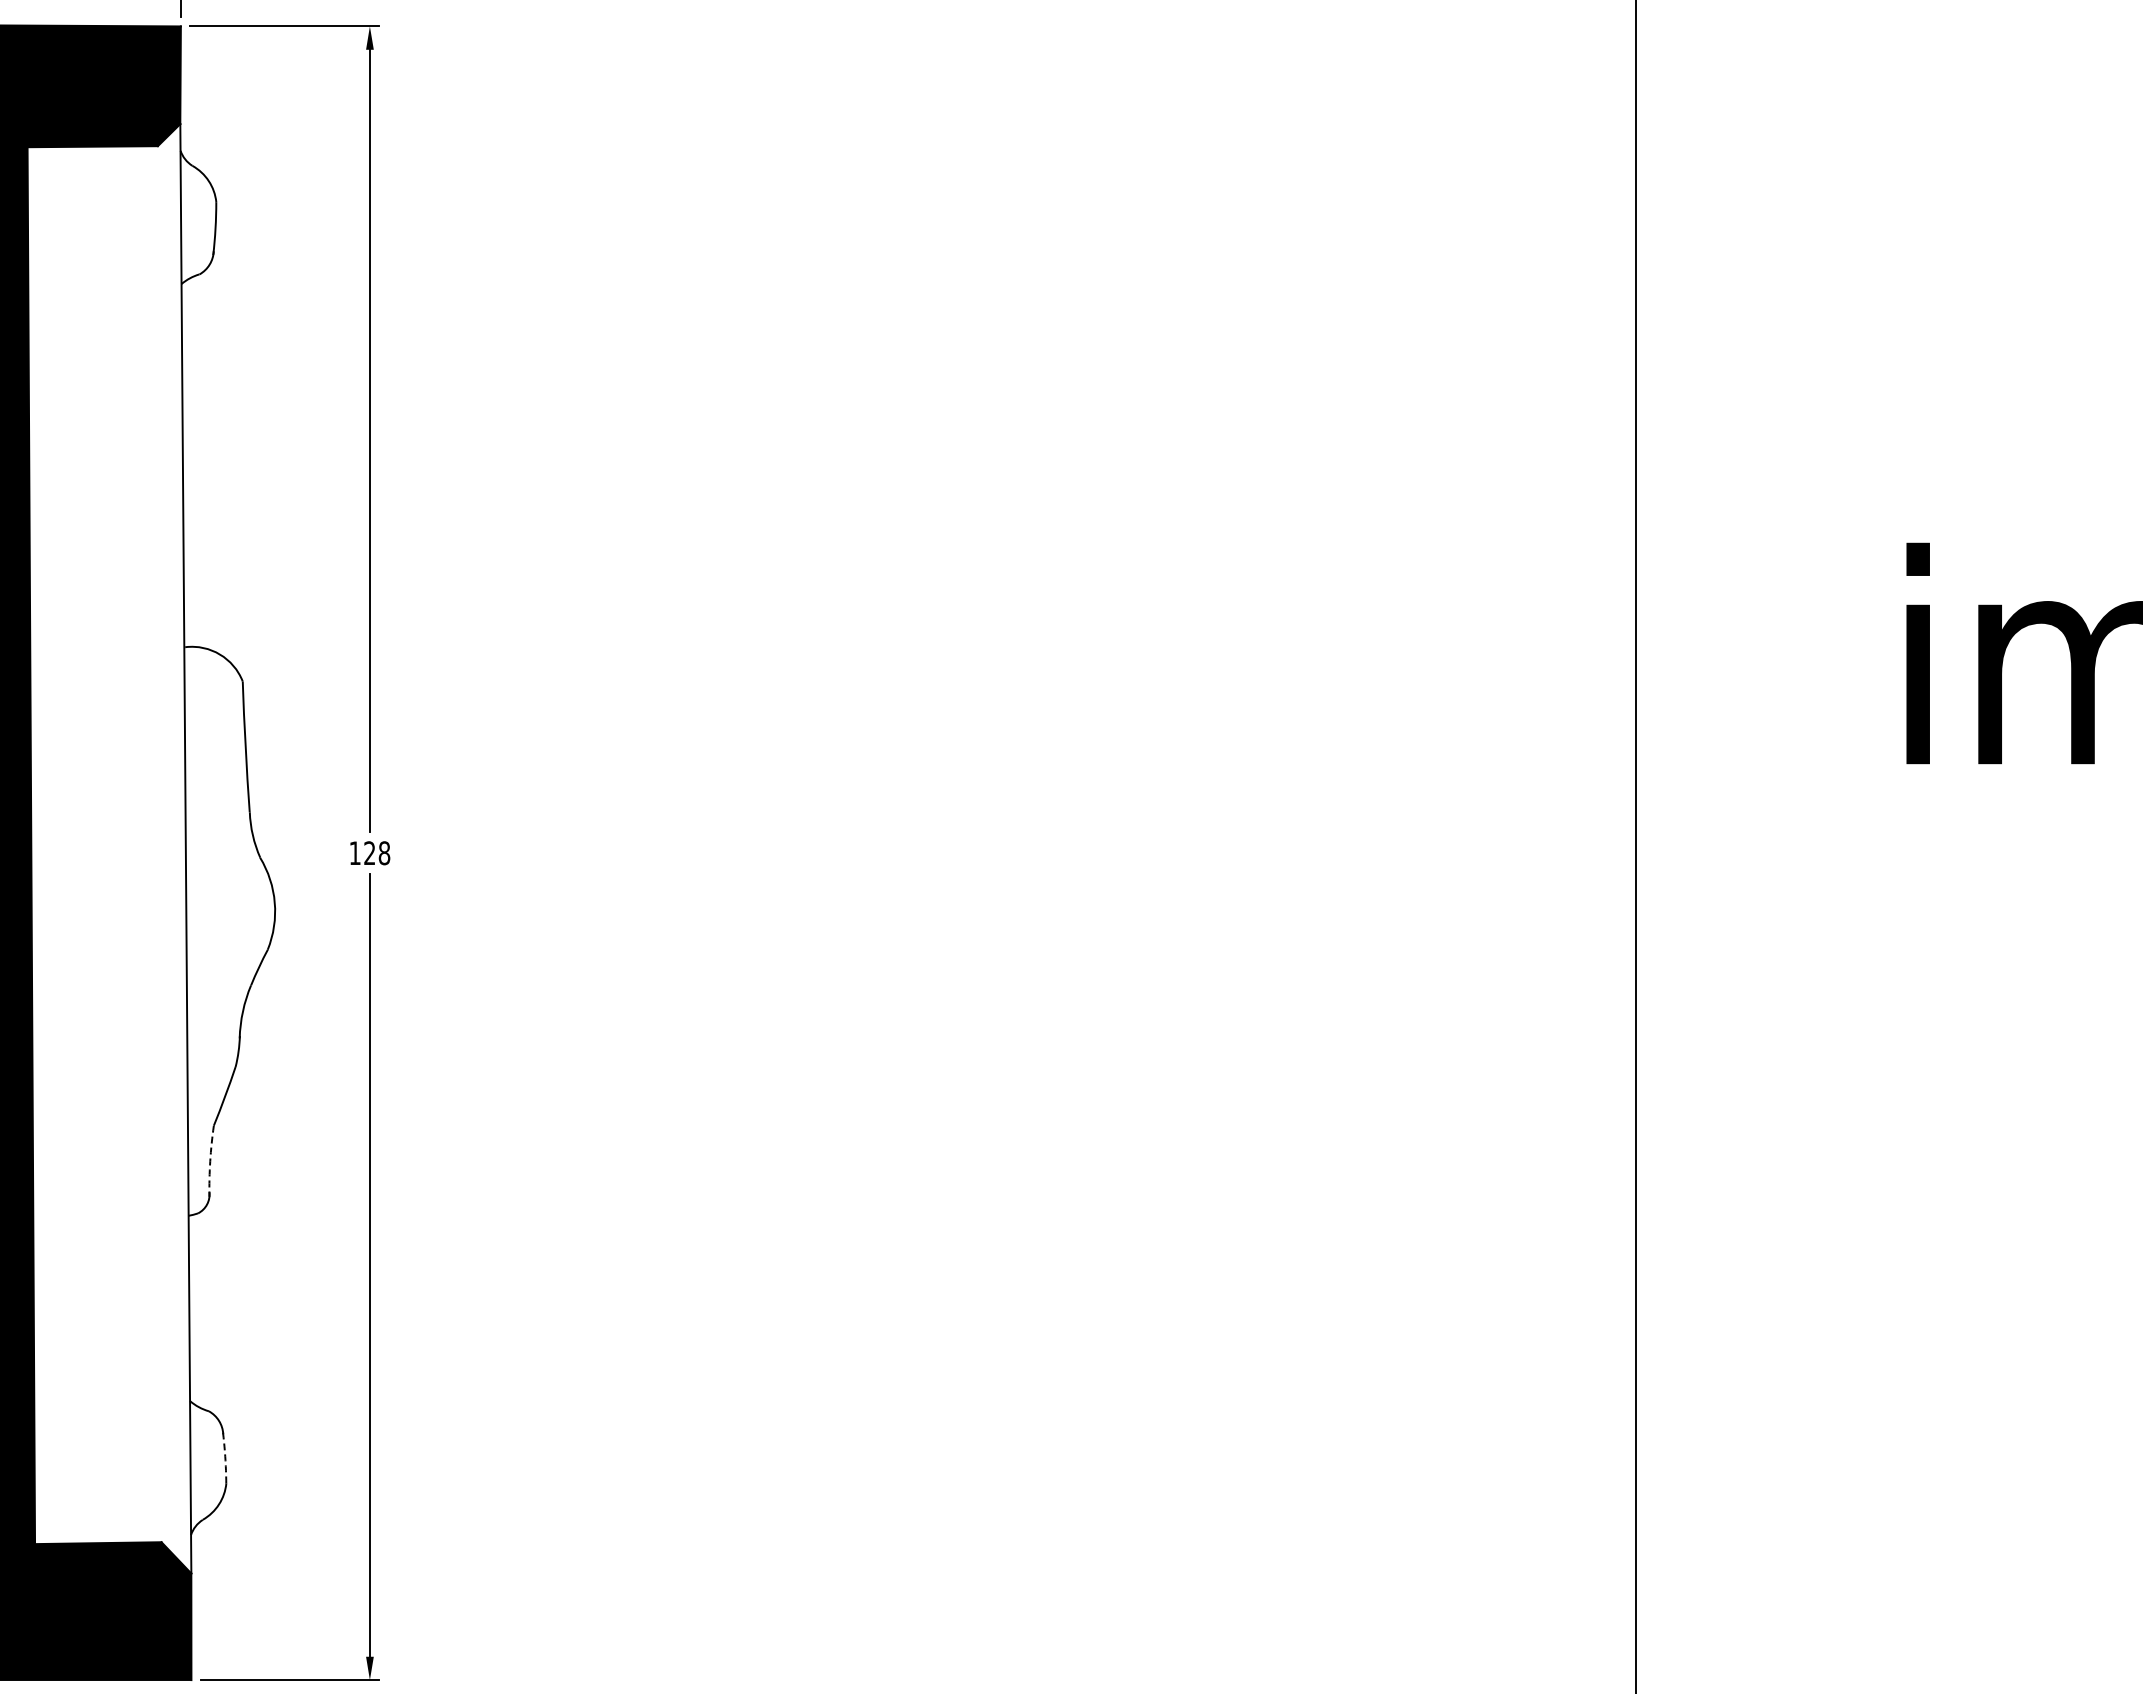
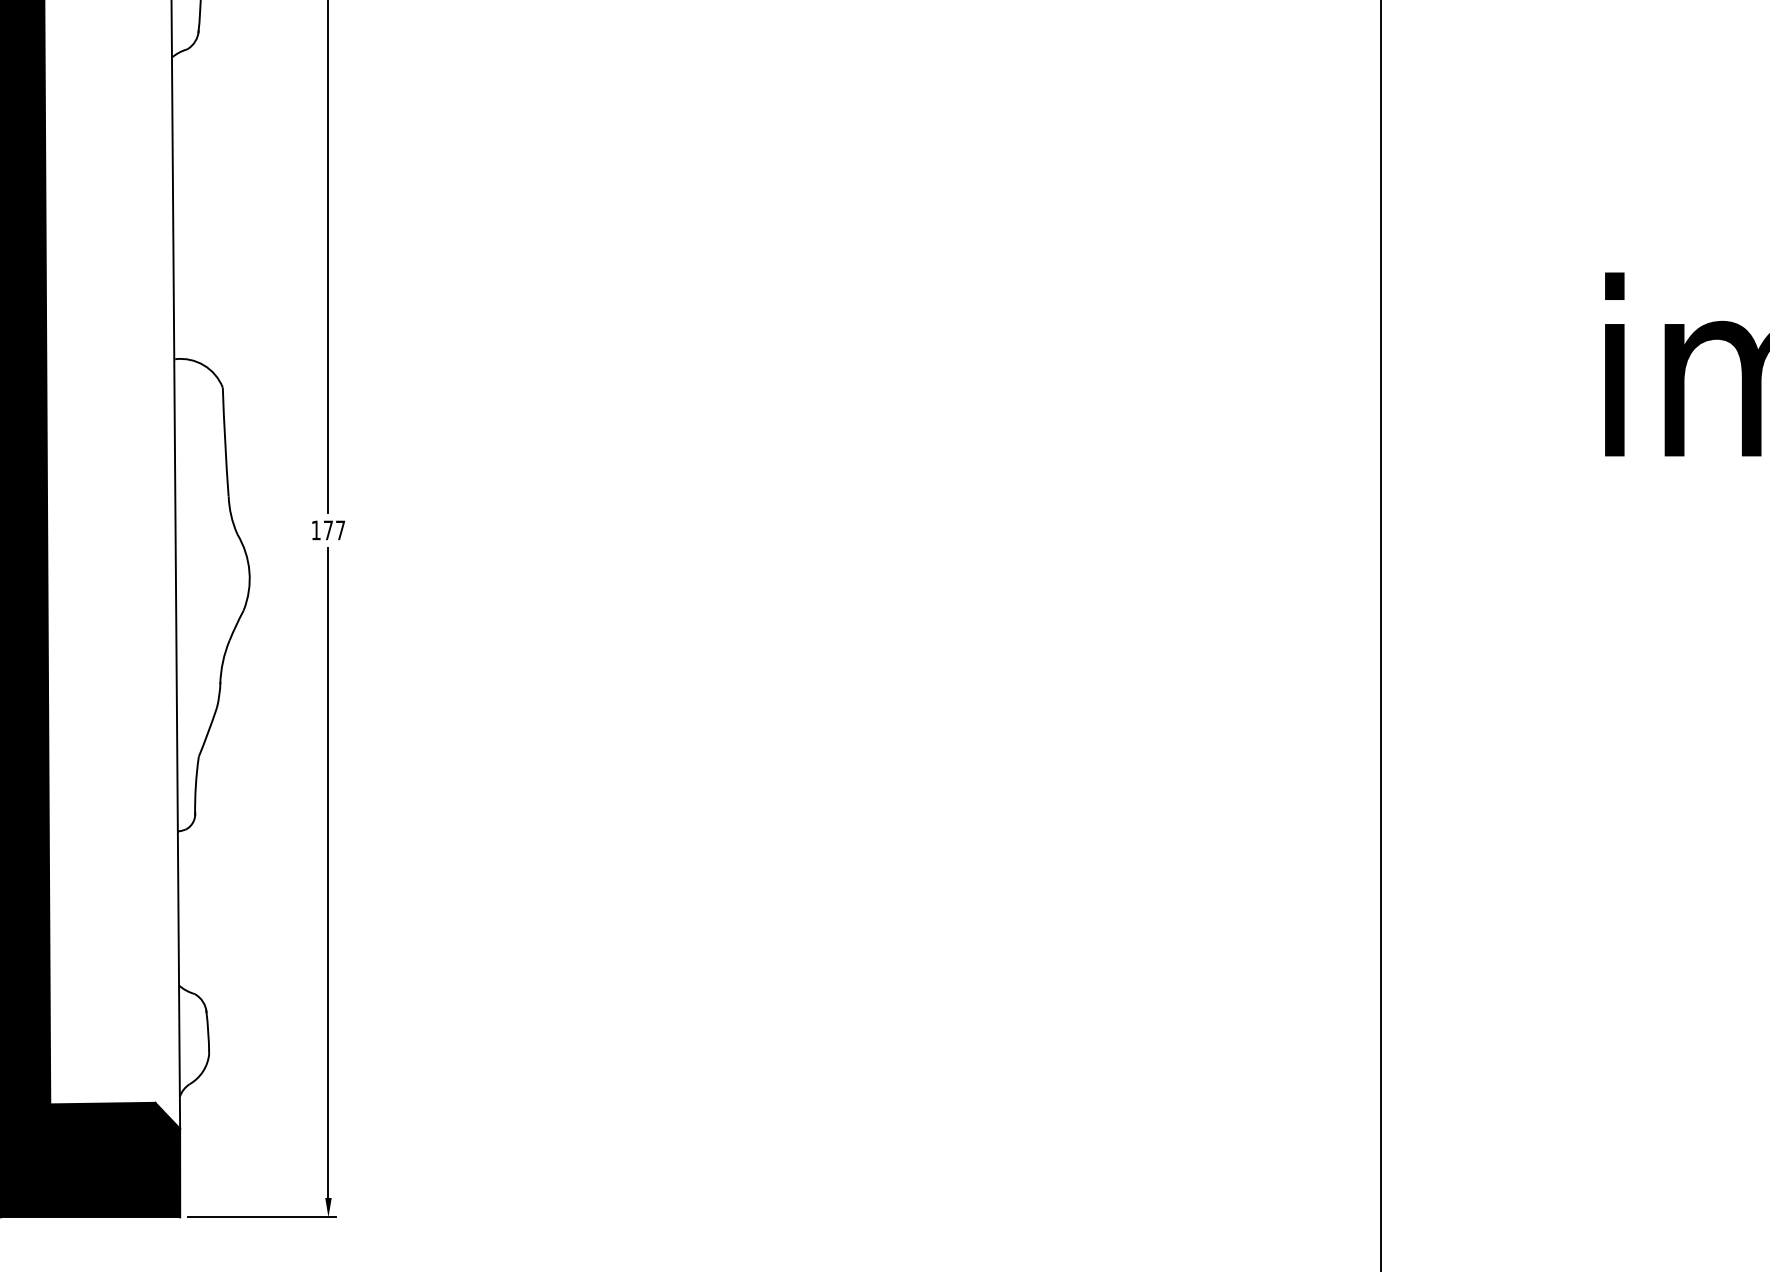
text: (377, 853) -> (334, 530), 128 -> 177
arc: (210, 1161) -> (196, 786), dashed -> solid
arc: (225, 1456) -> (208, 1031), dashed -> solid

